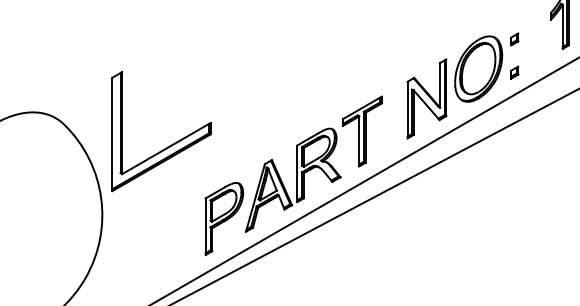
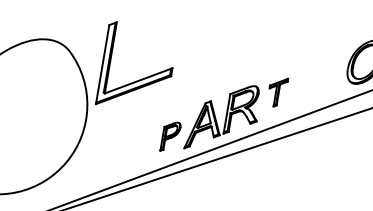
part: (426, 98) -> (326, 76), removed
part: (362, 131) -> (277, 92), size x0.6
part: (224, 219) -> (170, 137), size x0.6

